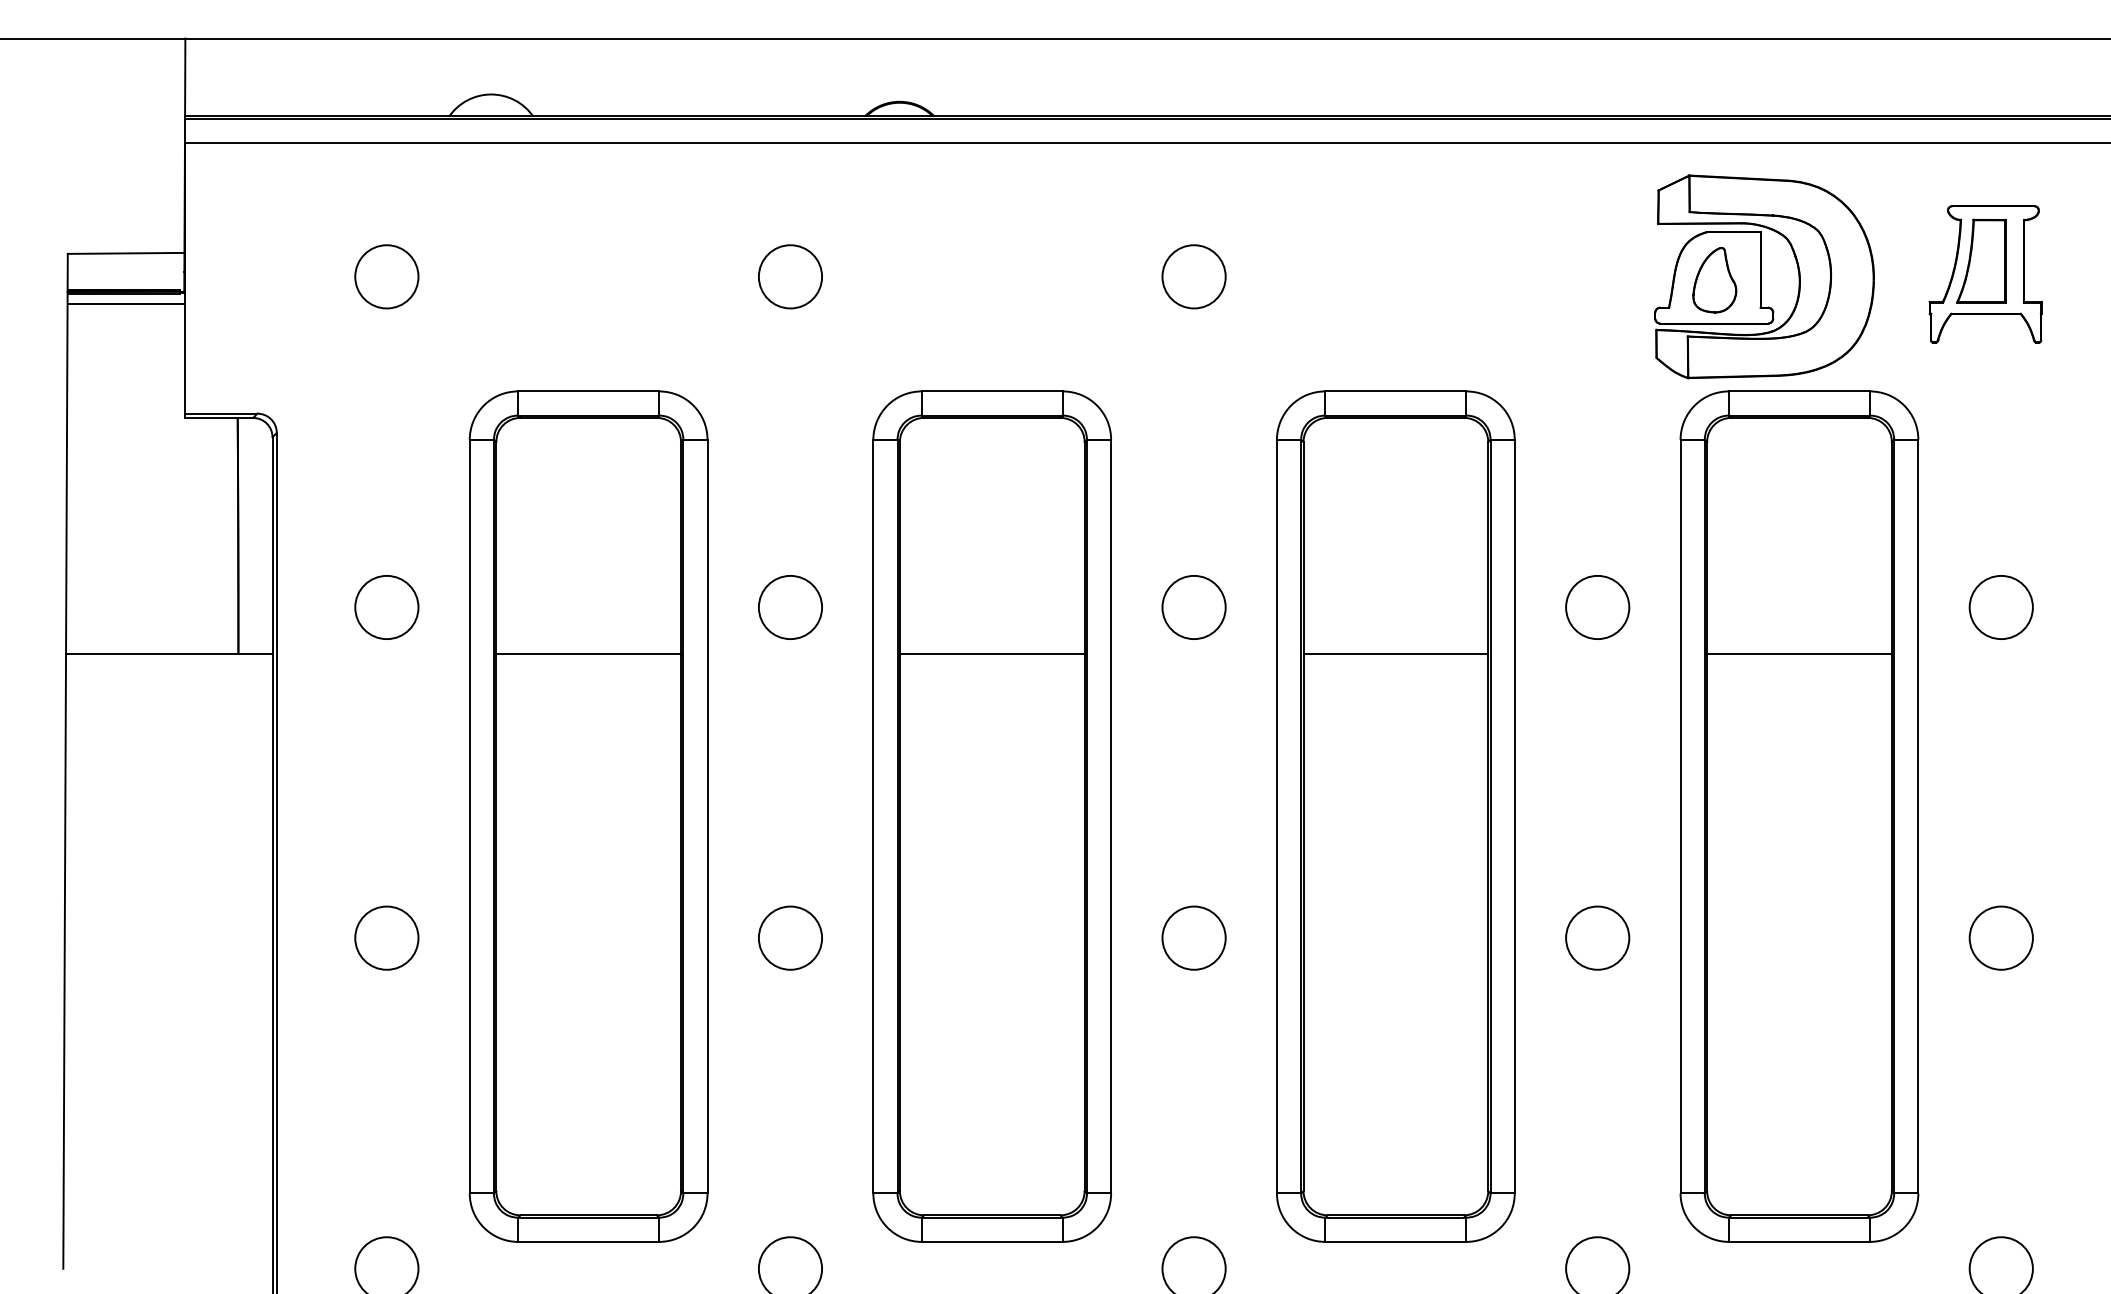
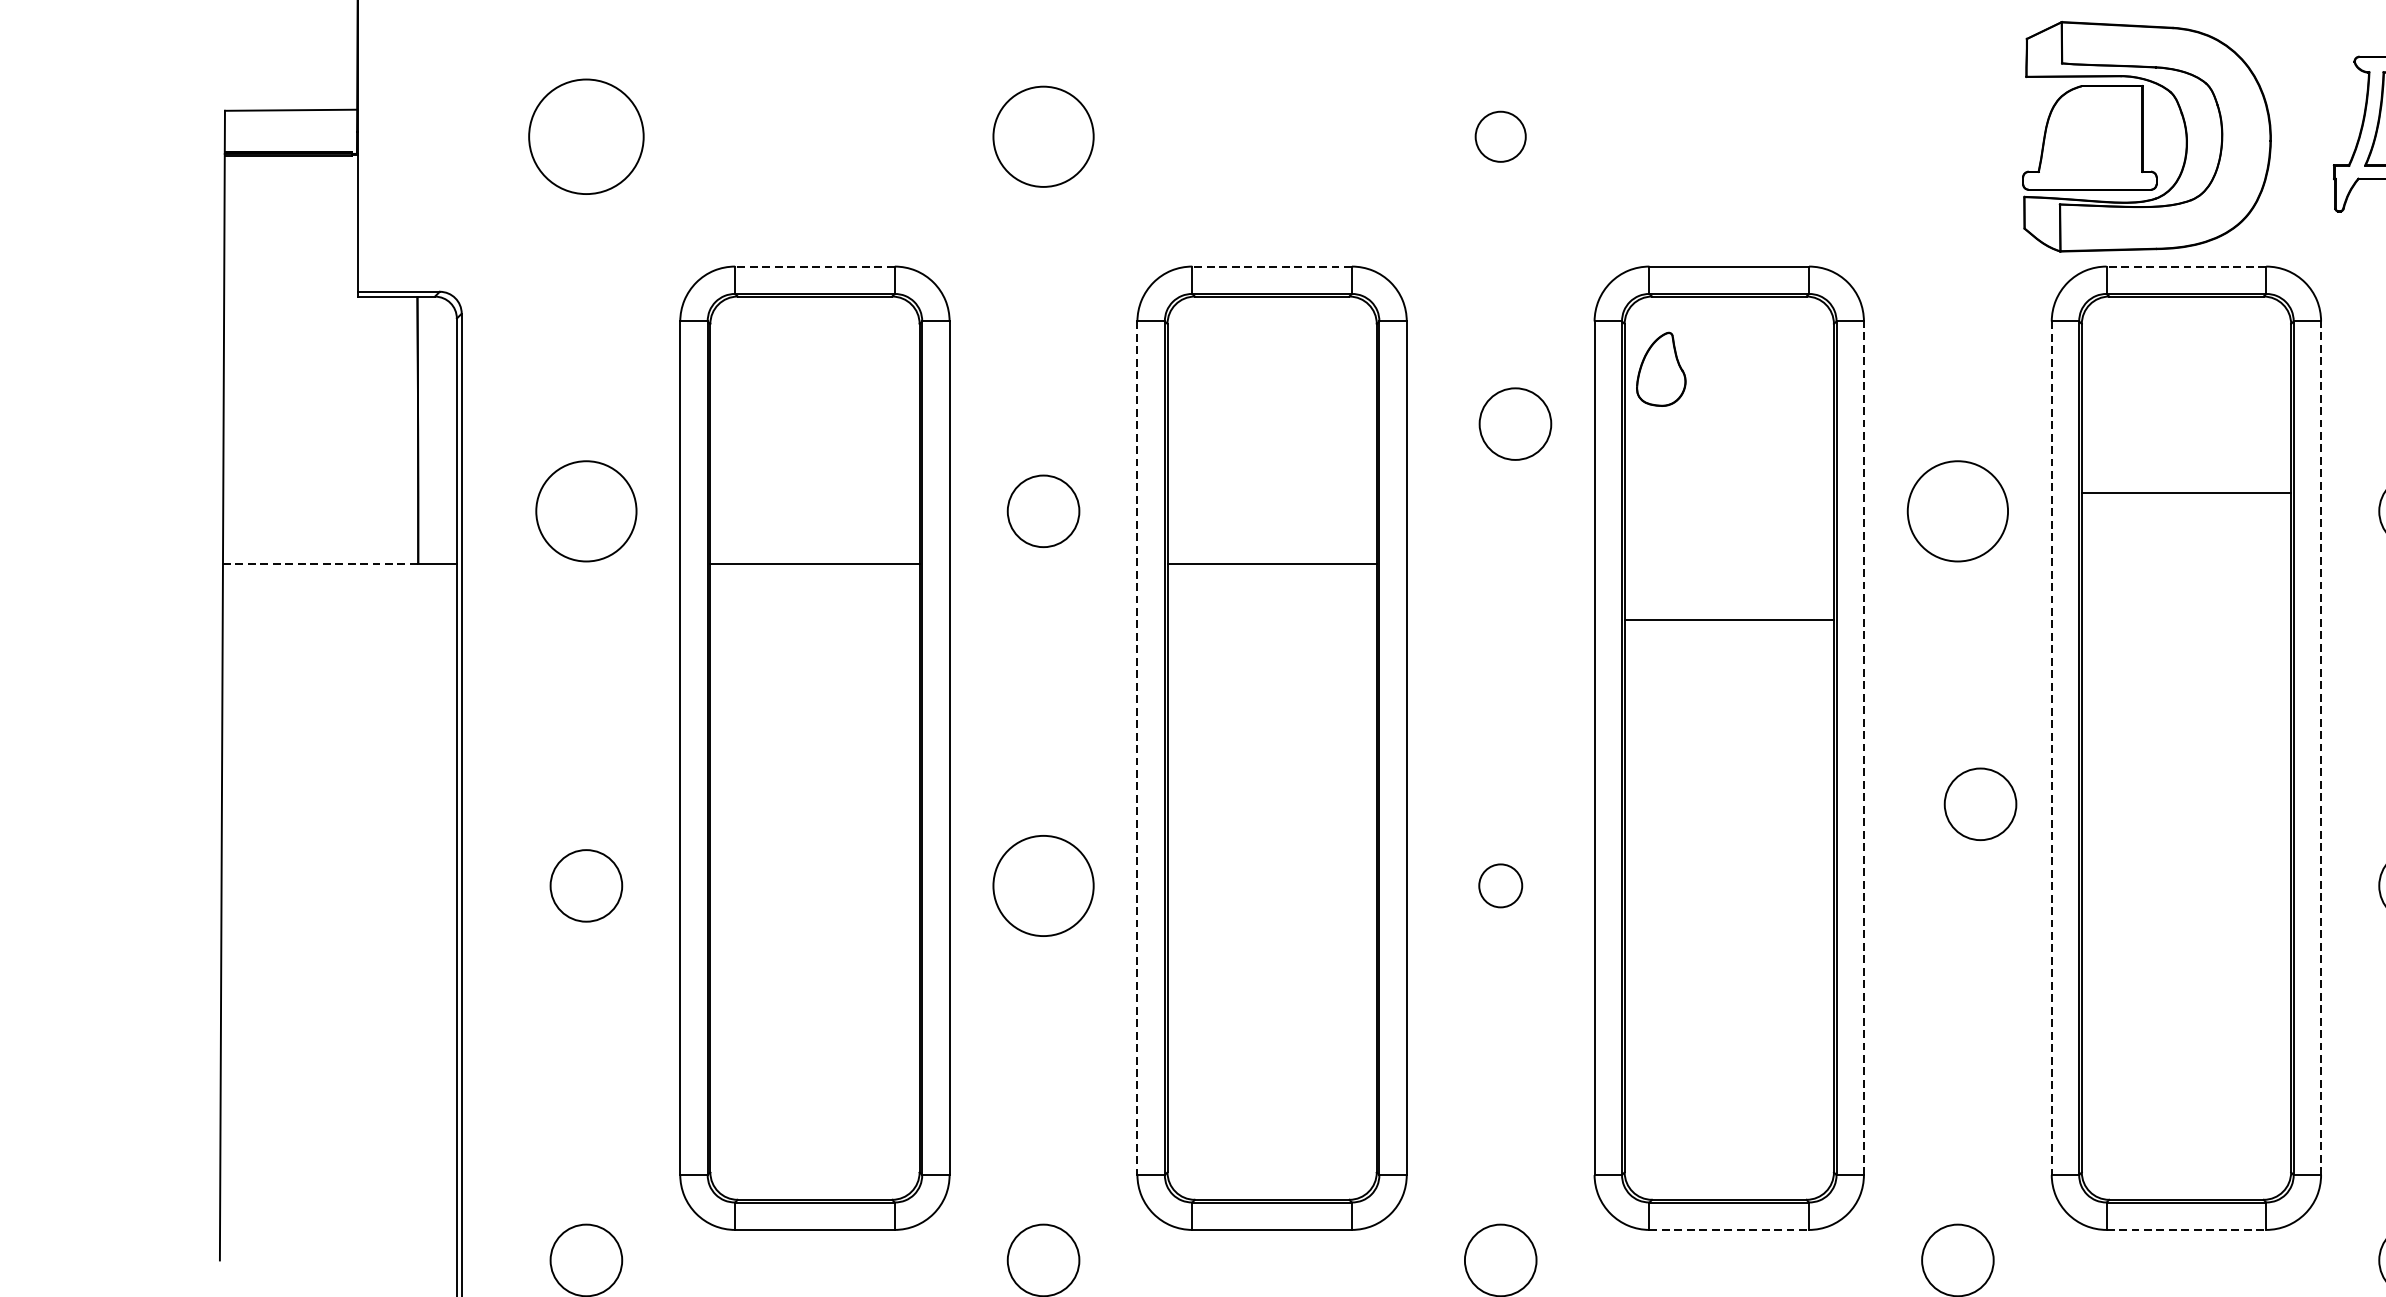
circle: (386, 276) -> (585, 136), size x1.6
circle: (790, 276) -> (1043, 136), size x1.4
circle: (1193, 276) -> (1500, 136), size x0.7
part: (1714, 280) -> (1660, 369), moved
line: (126, 303) -> (291, 167), removed
line: (588, 391) -> (814, 266), solid -> dashed
line: (991, 391) -> (1271, 266), solid -> dashed
line: (1798, 391) -> (2185, 266), solid -> dashed
circle: (386, 607) -> (585, 511), size x1.4
circle: (1193, 607) -> (1514, 424), moved
circle: (1597, 607) -> (1957, 511), size x1.4
line: (152, 654) -> (320, 564), solid -> dashed
line: (1395, 654) -> (1728, 620), moved
line: (1799, 654) -> (2186, 493), moved
line: (873, 816) -> (1137, 748), solid -> dashed
line: (1514, 816) -> (1863, 748), solid -> dashed
line: (1680, 816) -> (2051, 748), solid -> dashed
line: (1918, 816) -> (2321, 748), solid -> dashed
circle: (790, 937) -> (1043, 885), size x1.4
circle: (1193, 937) -> (1500, 885), size x0.6
circle: (1597, 937) -> (1980, 803), moved
line: (1396, 1241) -> (1730, 1229), solid -> dashed
line: (1799, 1241) -> (2186, 1229), solid -> dashed

